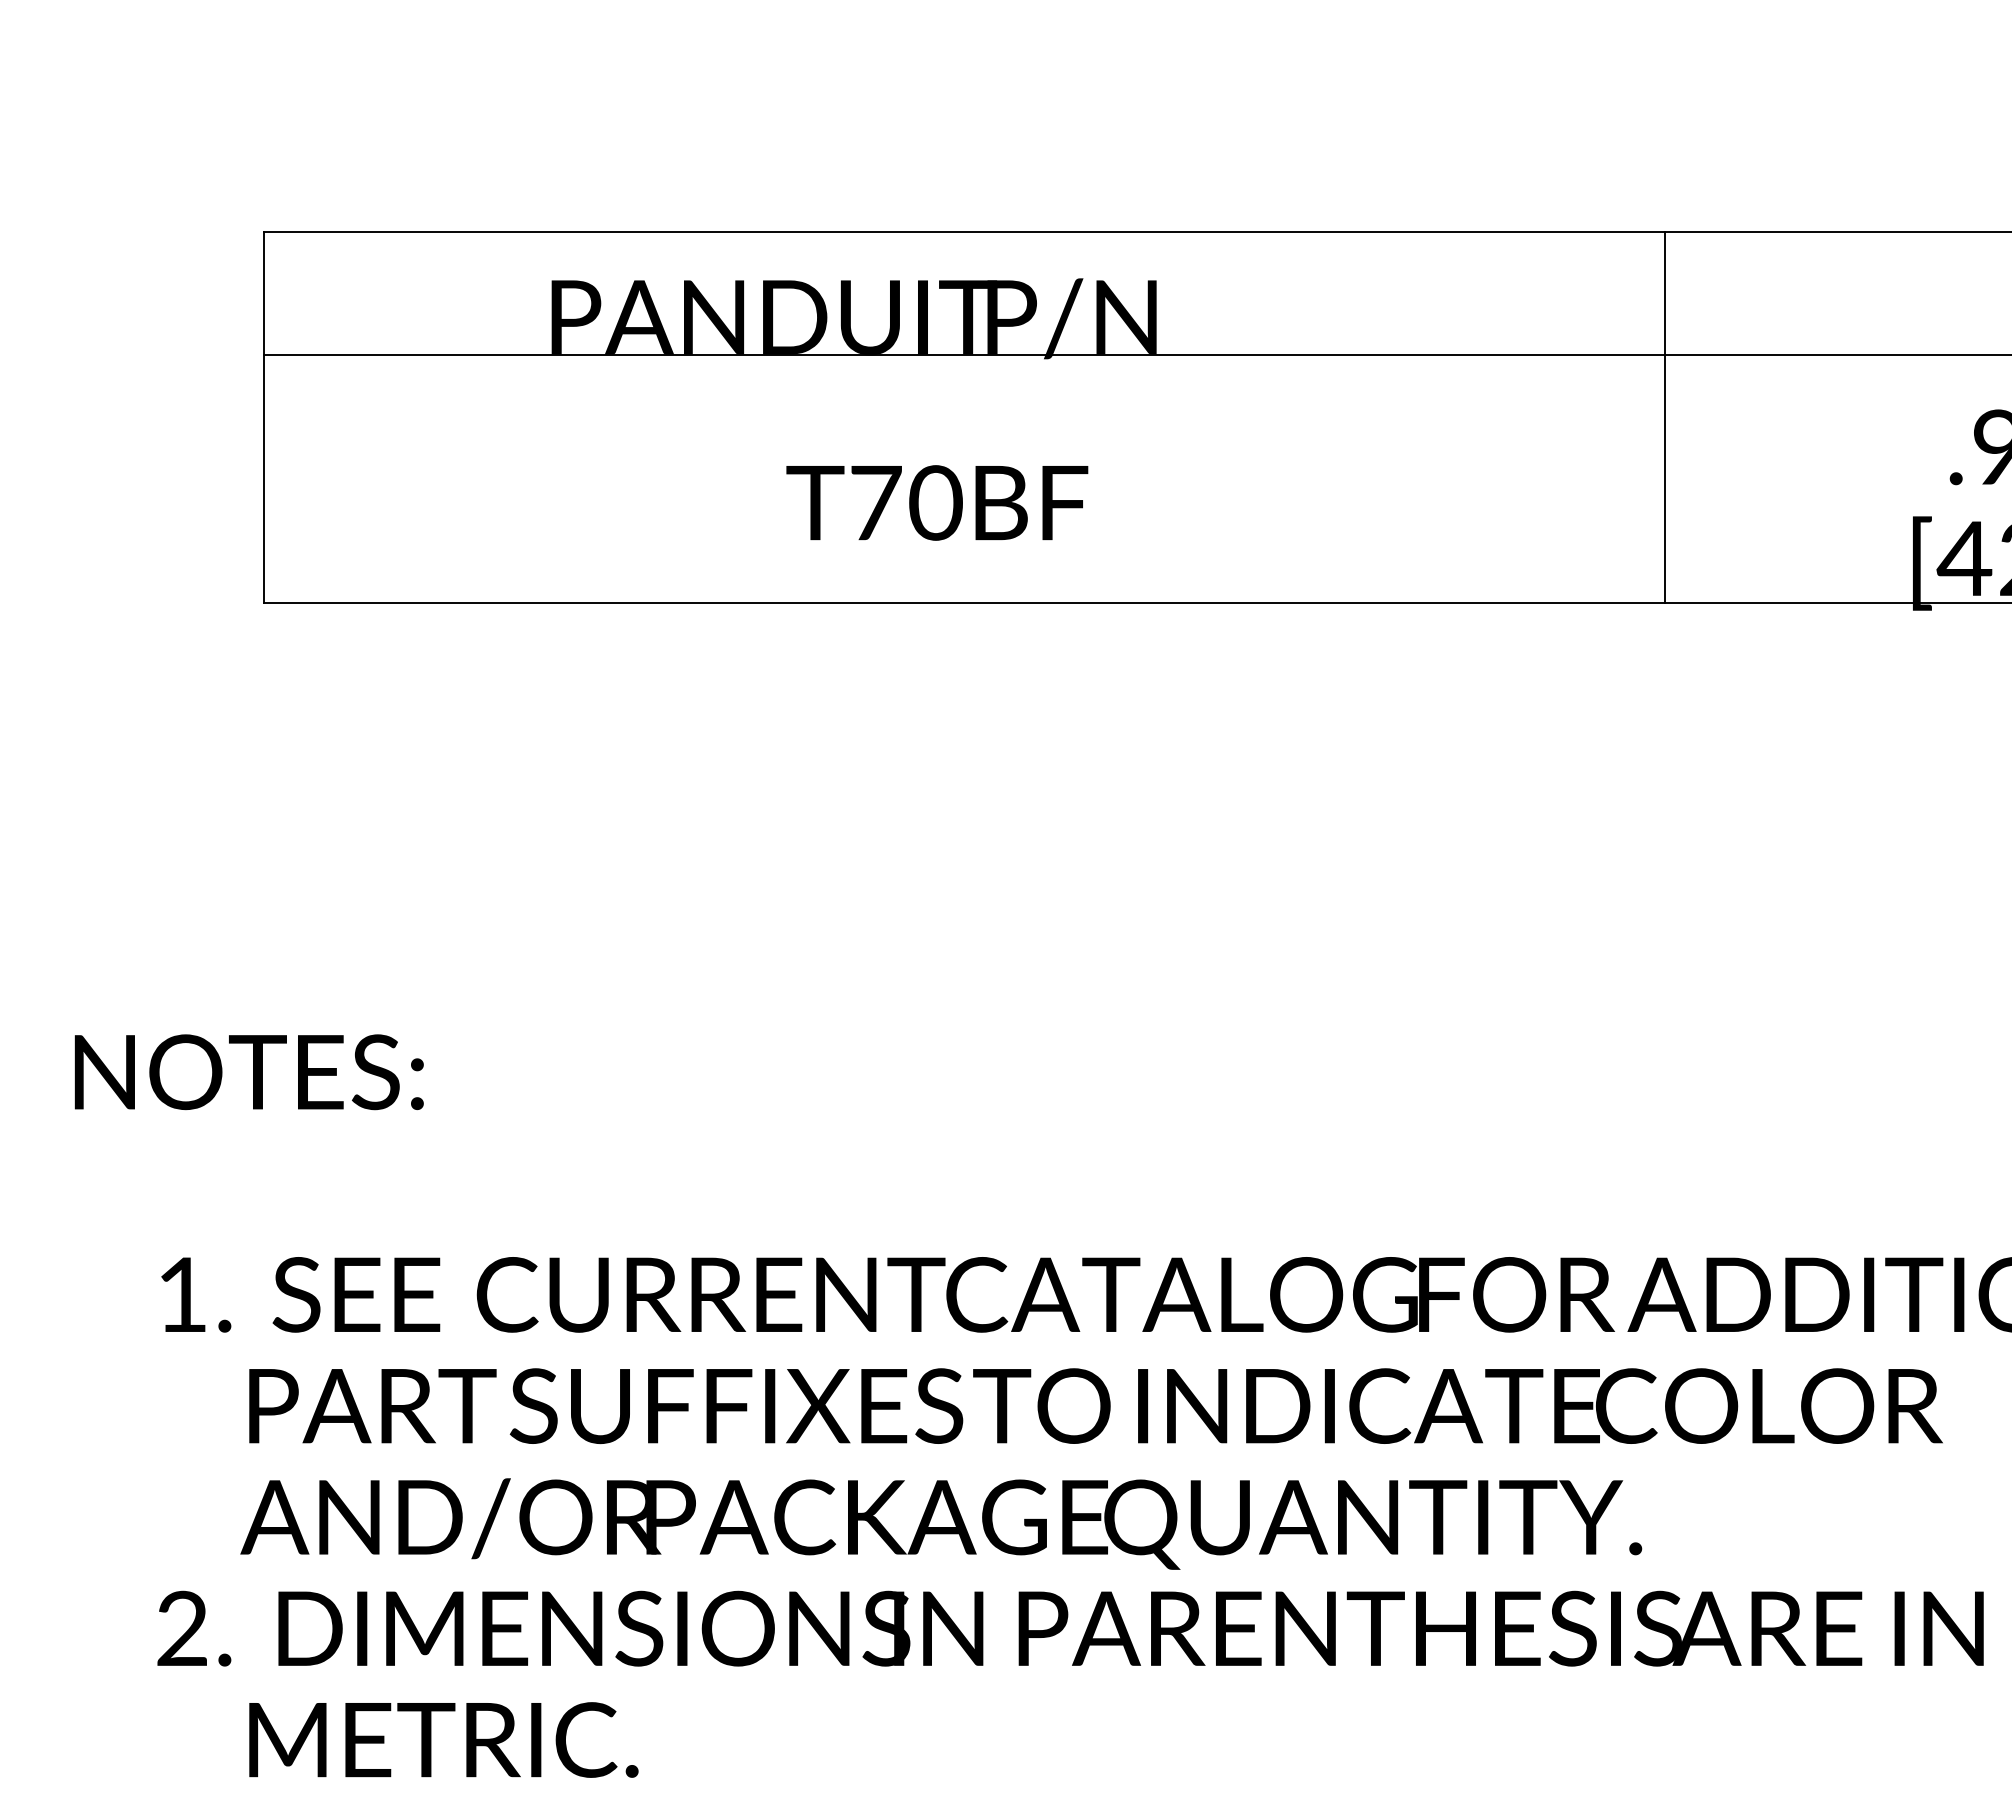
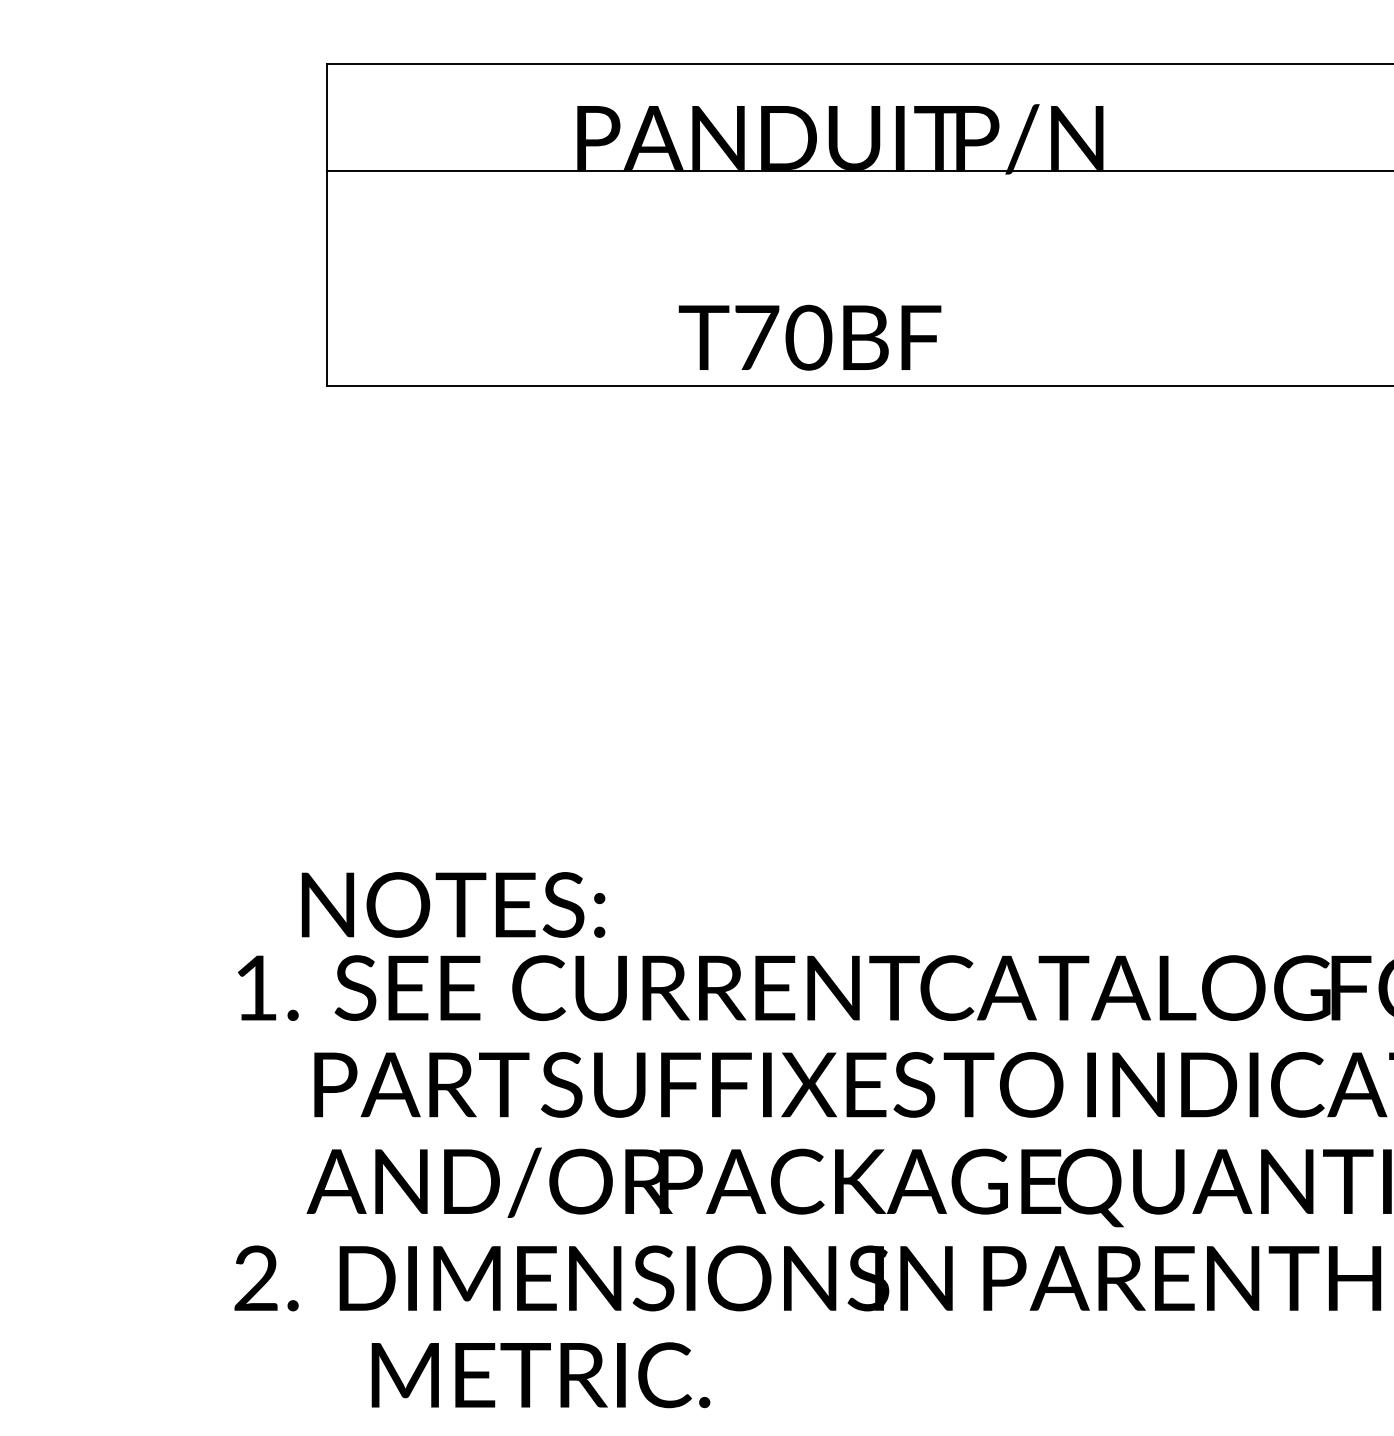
text: (937, 502) -> (810, 337), moved
text: (248, 1072) -> (452, 905), moved
text: (443, 1739) -> (540, 1374), moved

